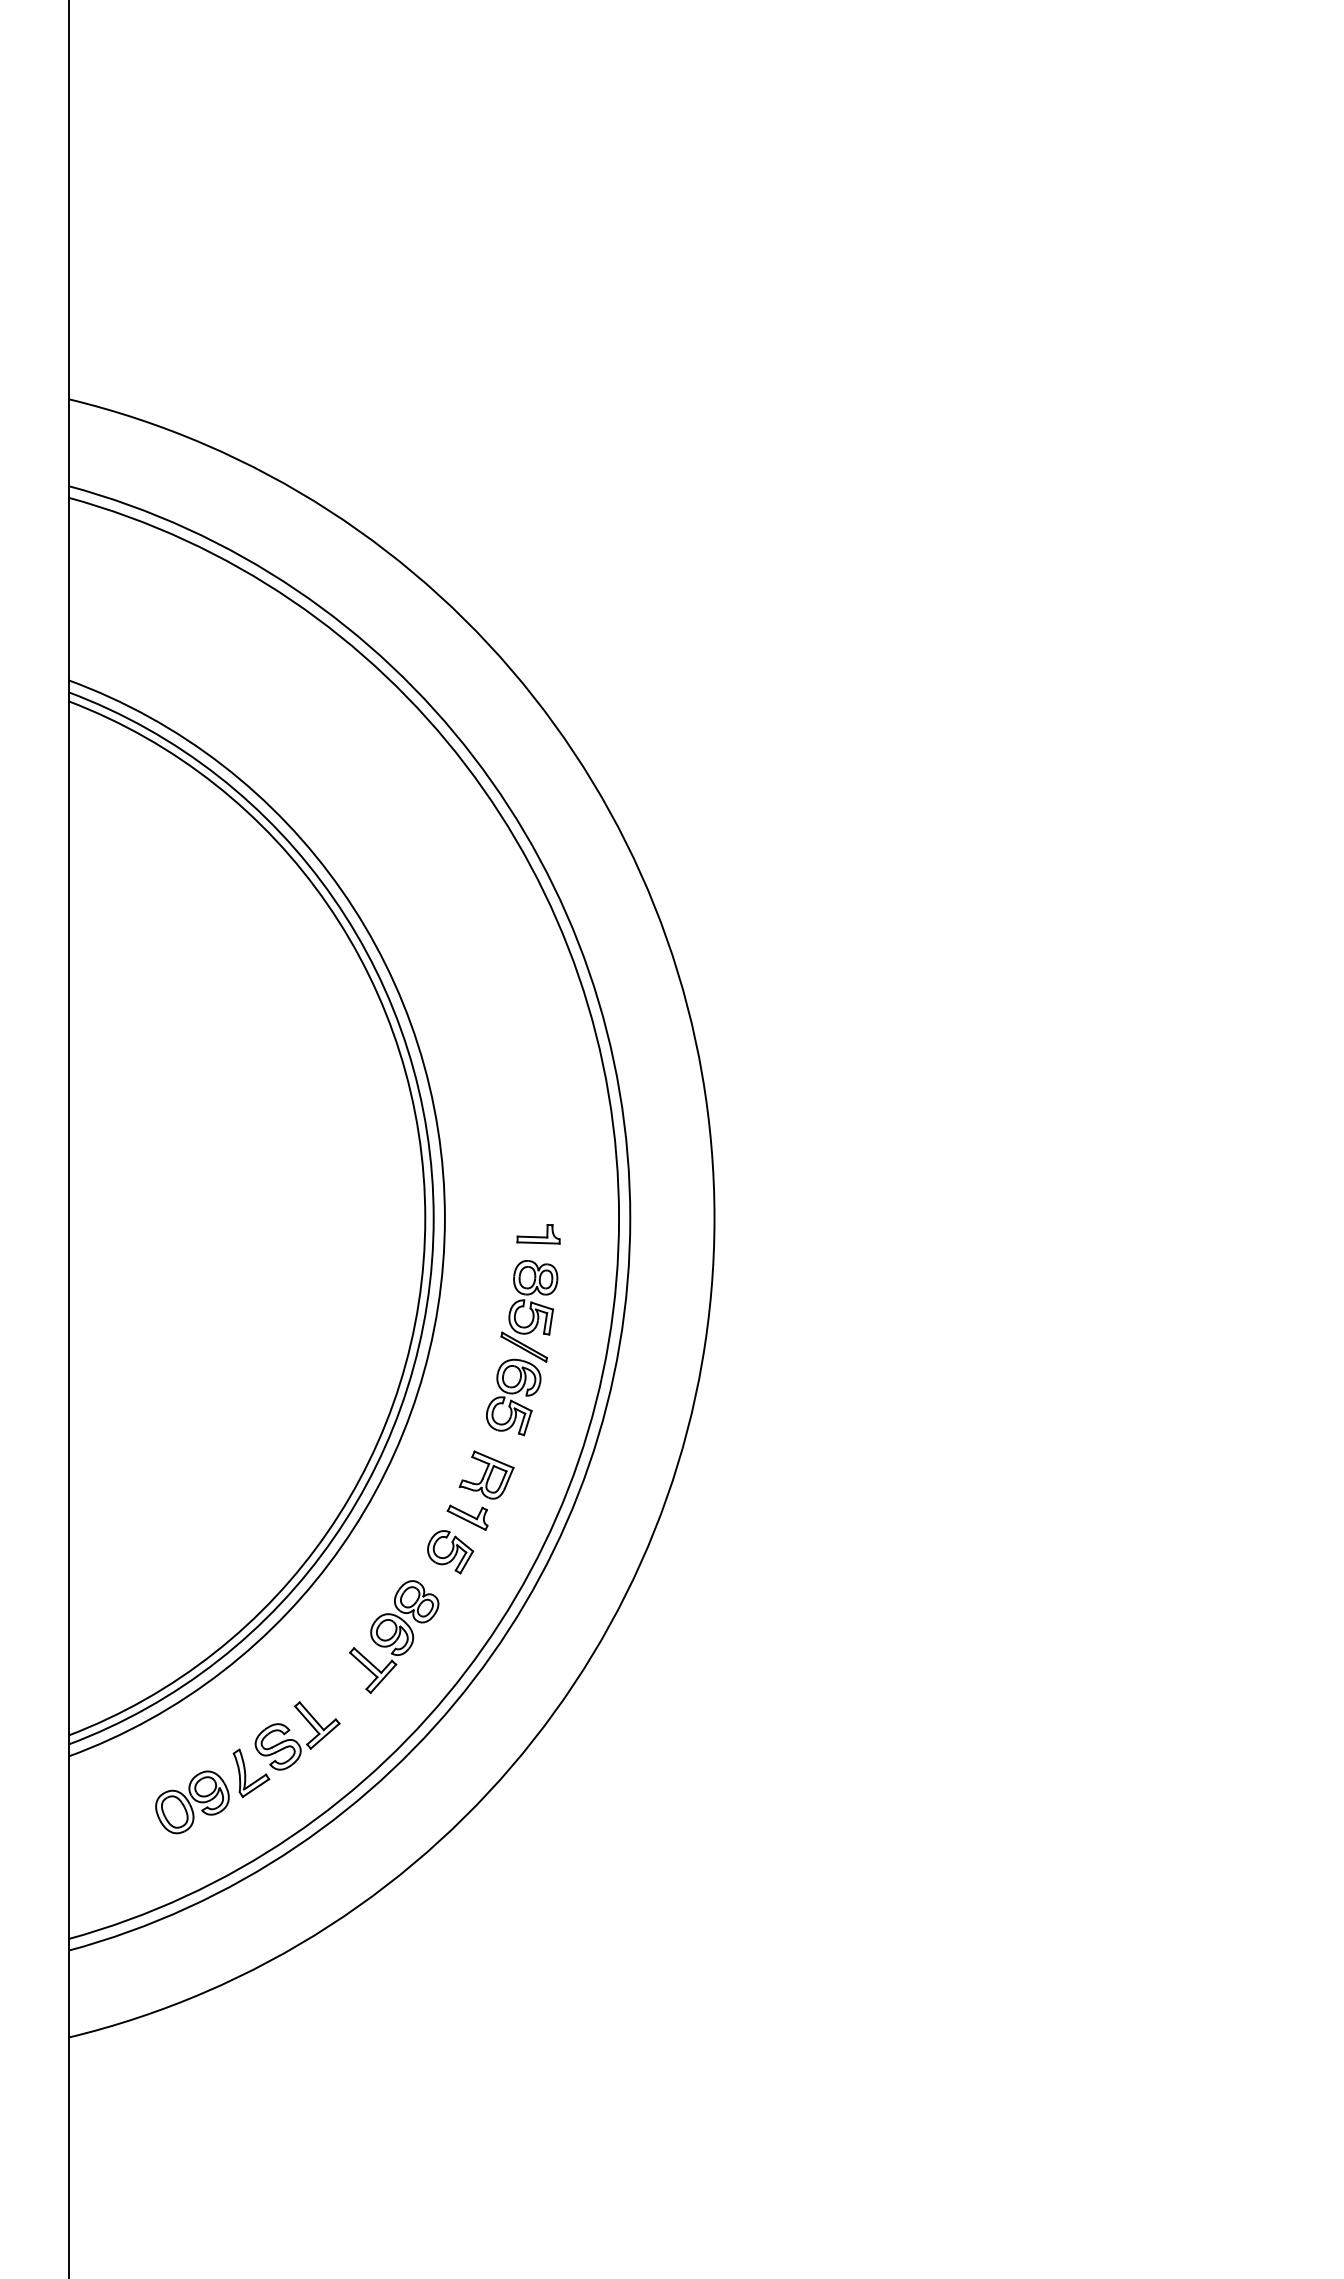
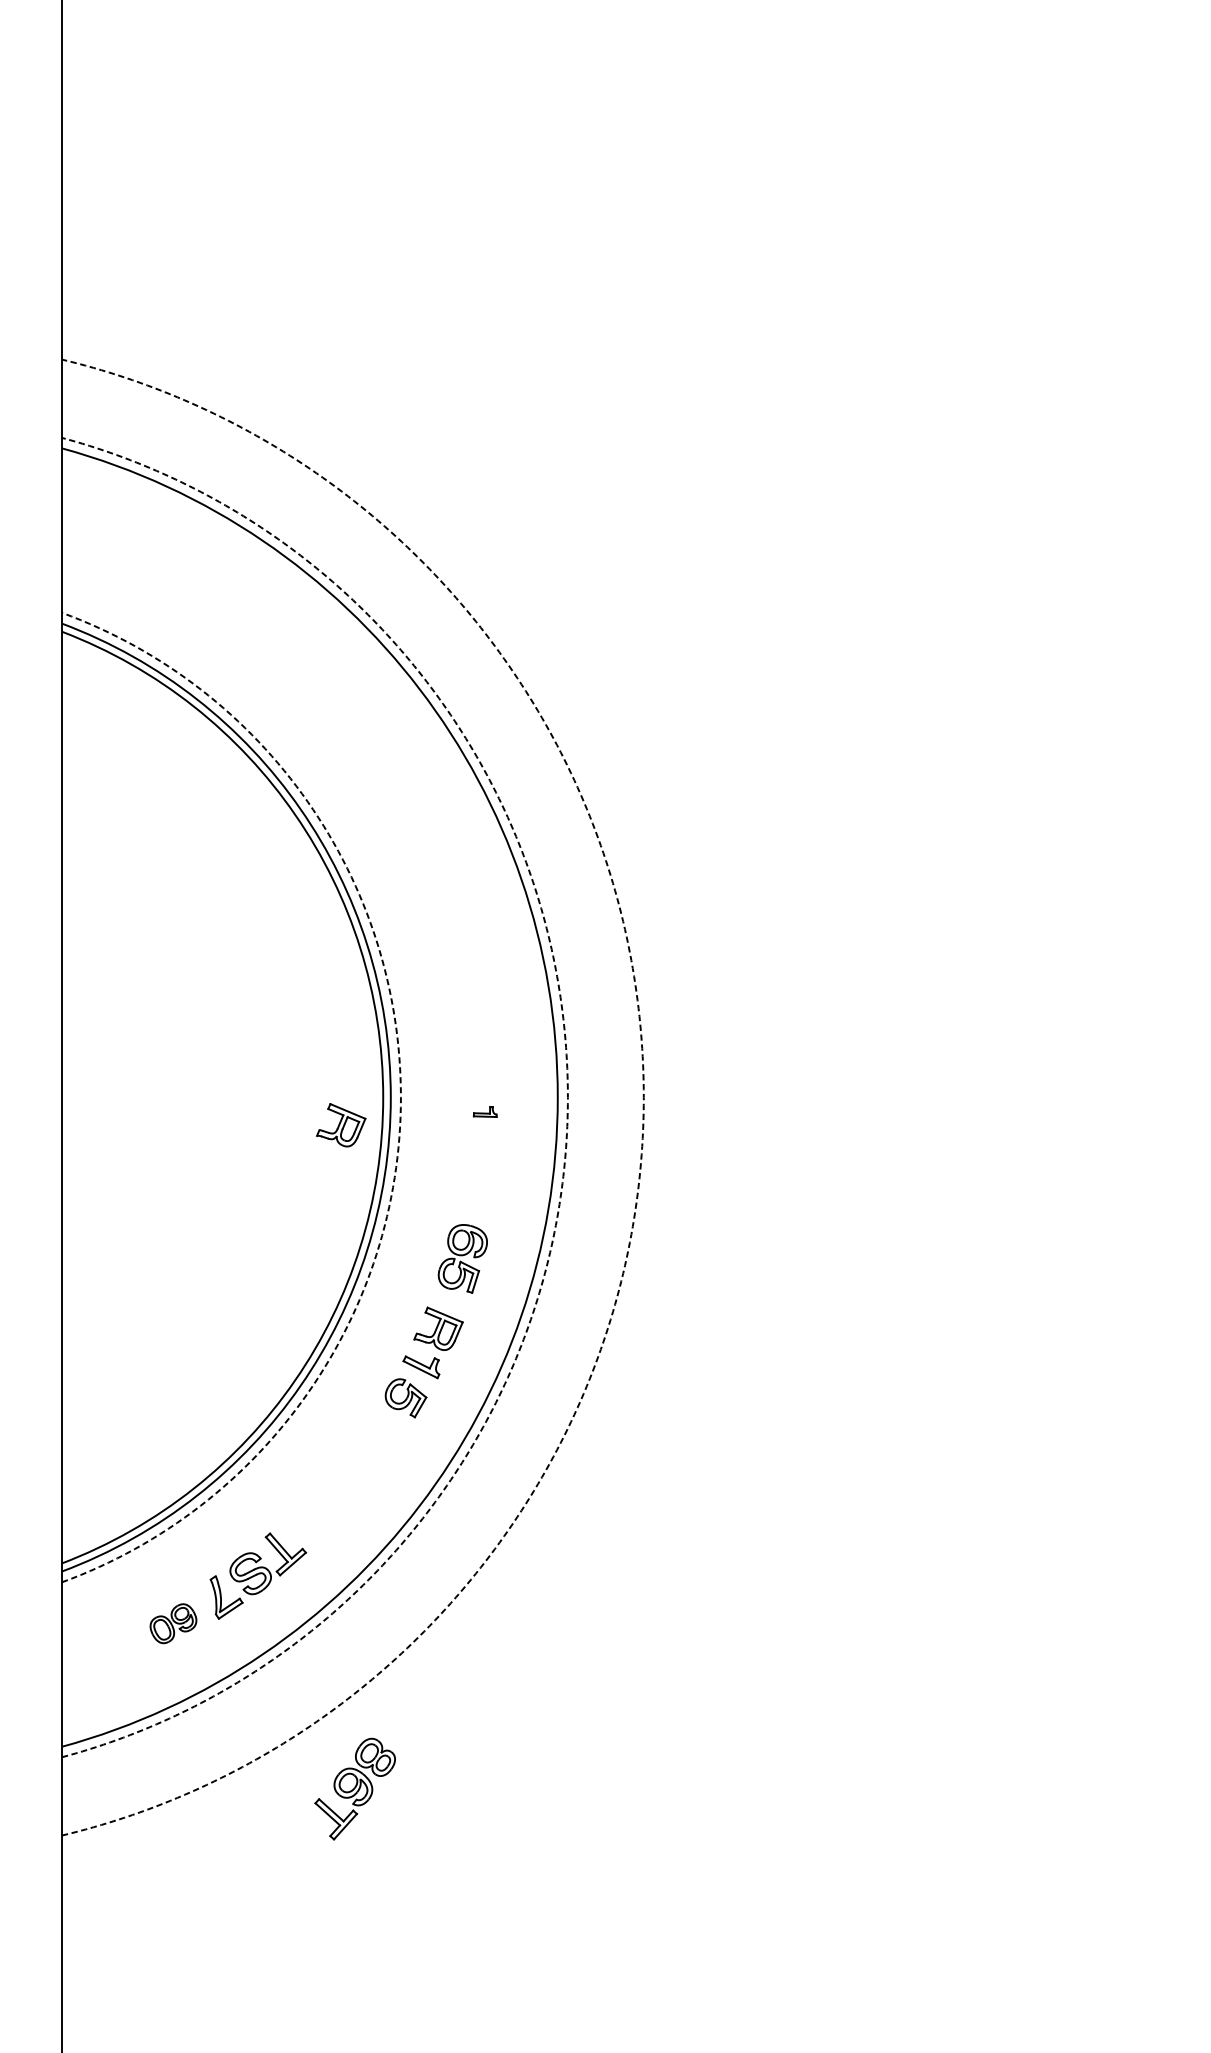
arc: (444, 1218) -> (400, 1097), solid -> dashed
arc: (630, 1218) -> (568, 1097), solid -> dashed
arc: (714, 1218) -> (643, 1097), solid -> dashed
part: (538, 1234) -> (485, 1112), size x0.6
part: (378, 1248) -> (341, 1124), added
part: (529, 1311) -> (477, 1181), removed
part: (394, 1636) -> (355, 1788), moved
part: (192, 1802) -> (173, 1623), size x0.7

